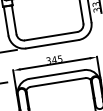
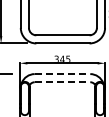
line: (56, 74) -> (62, 74), solid -> dashed
line: (58, 82) -> (62, 82), solid -> dashed

